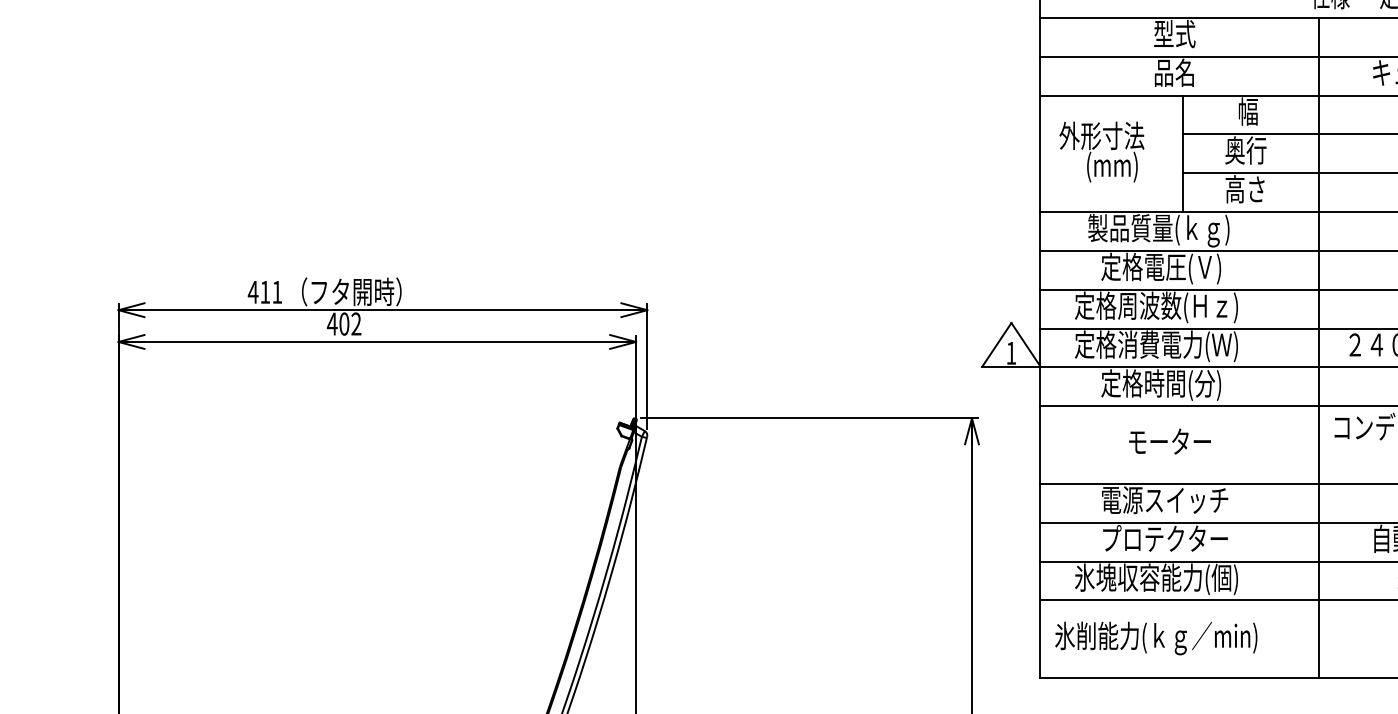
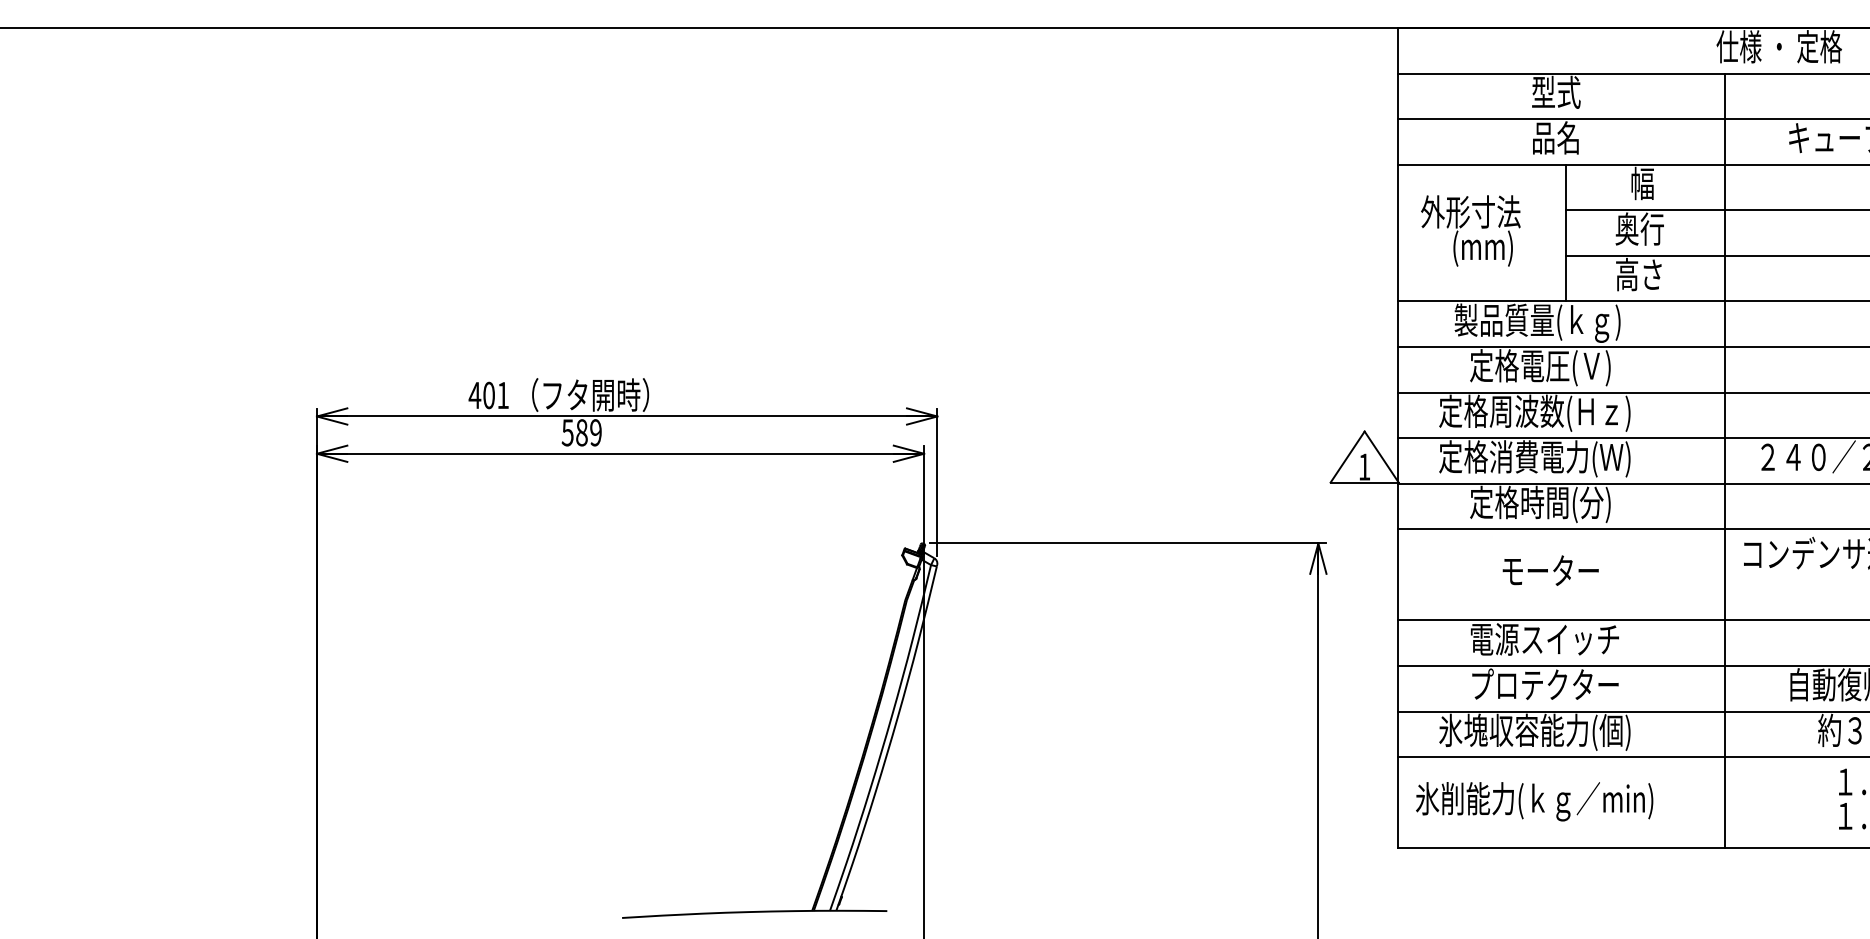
text: (264, 292) -> (488, 395), 411 -> 401
text: (344, 323) -> (581, 432), 402 -> 589

